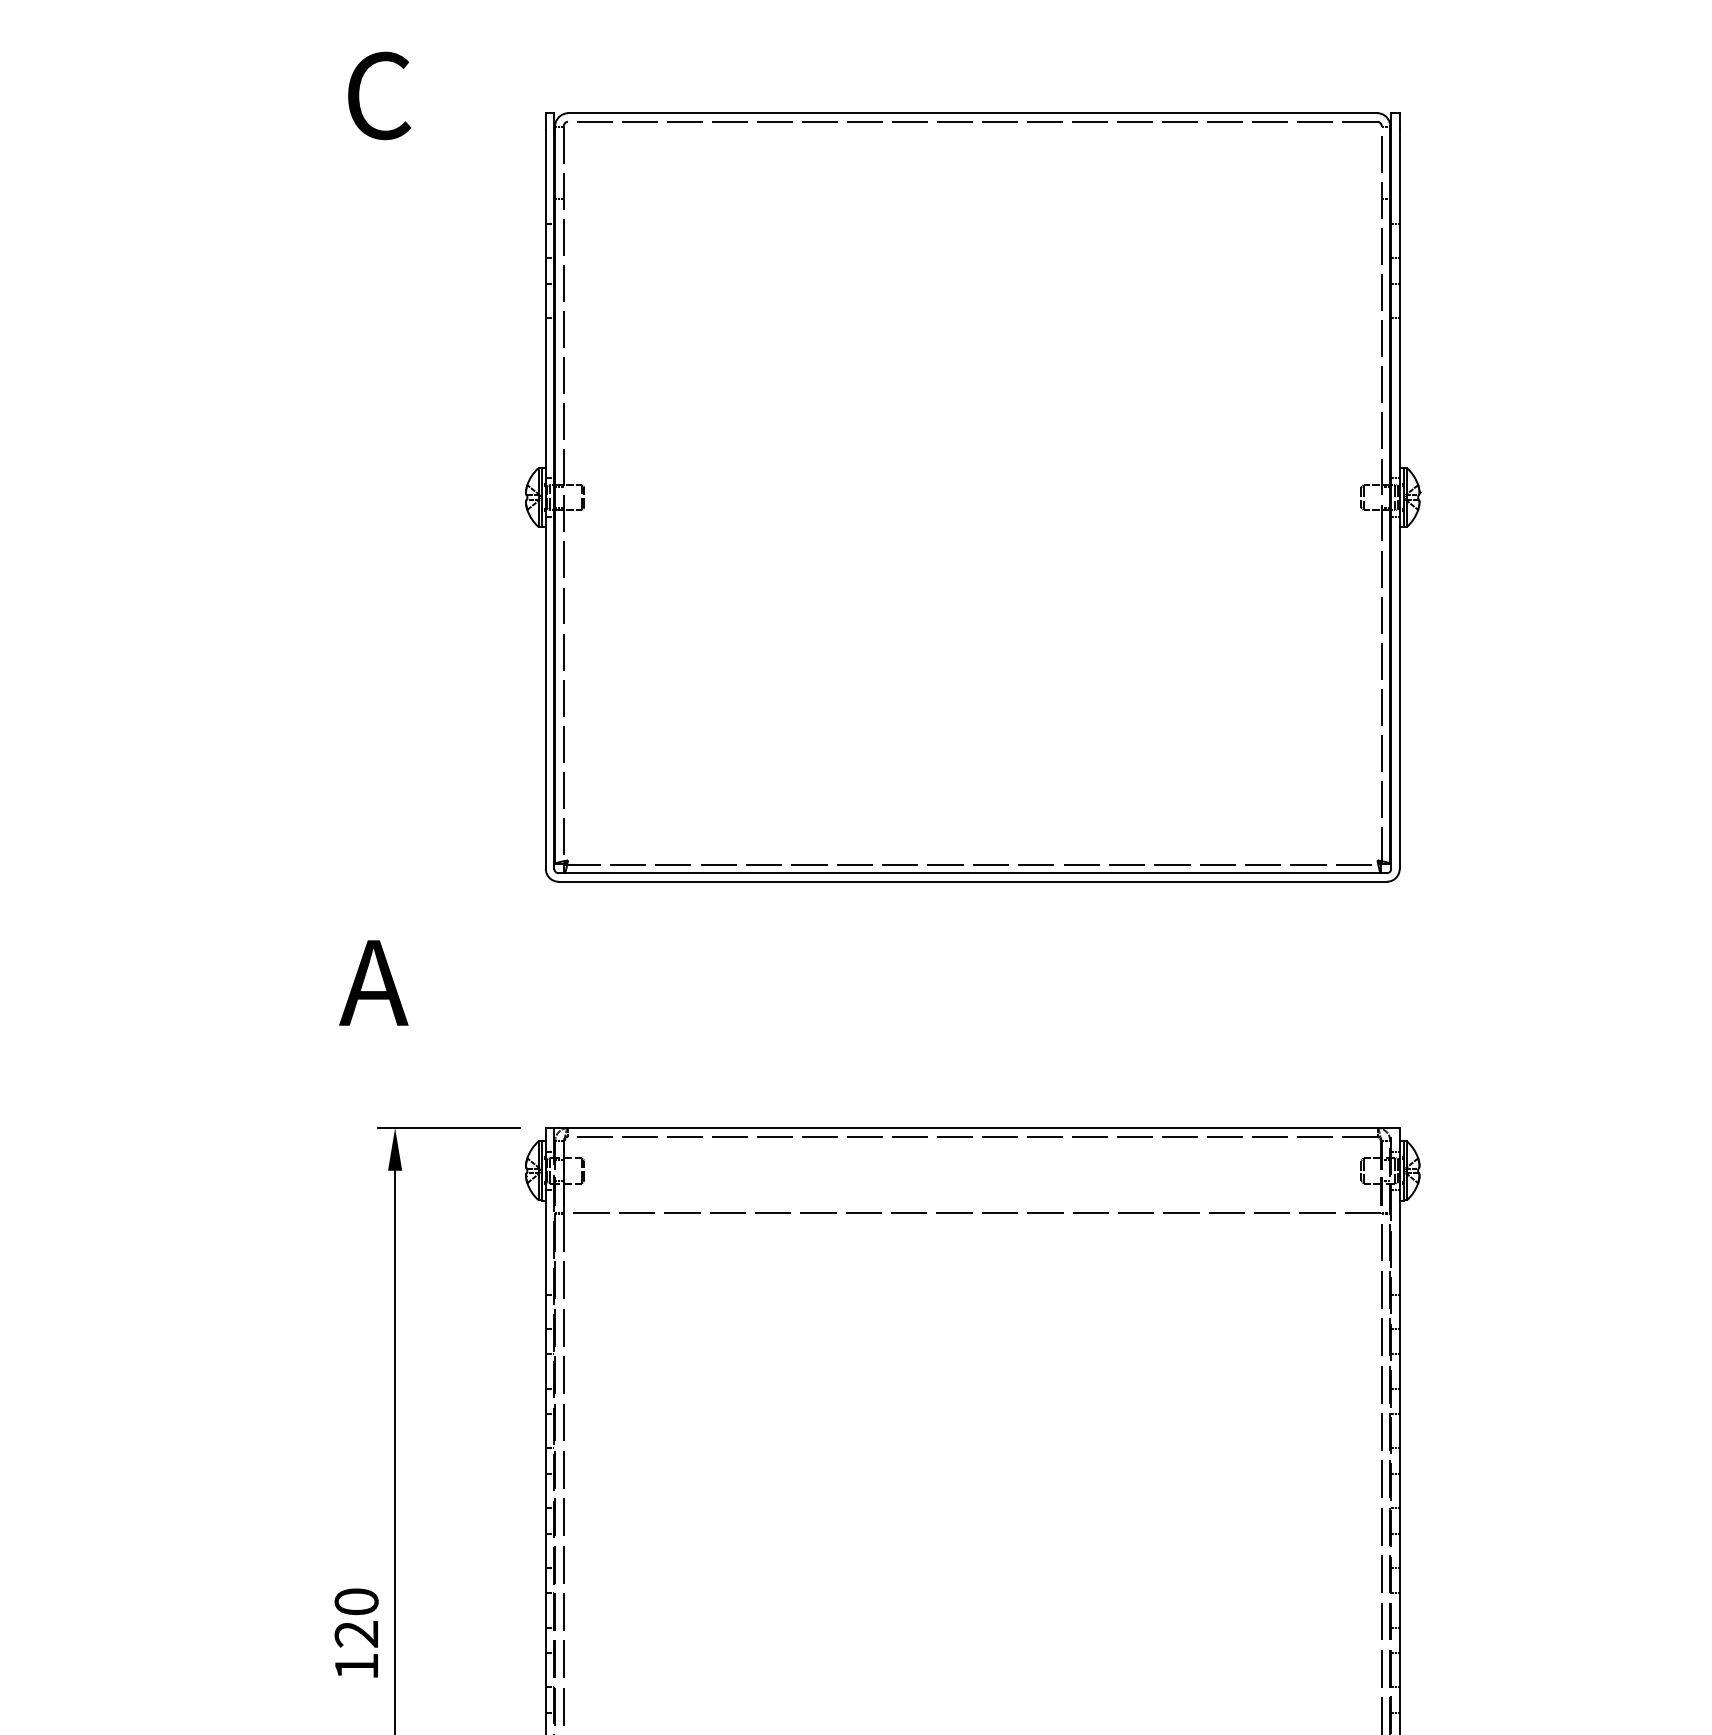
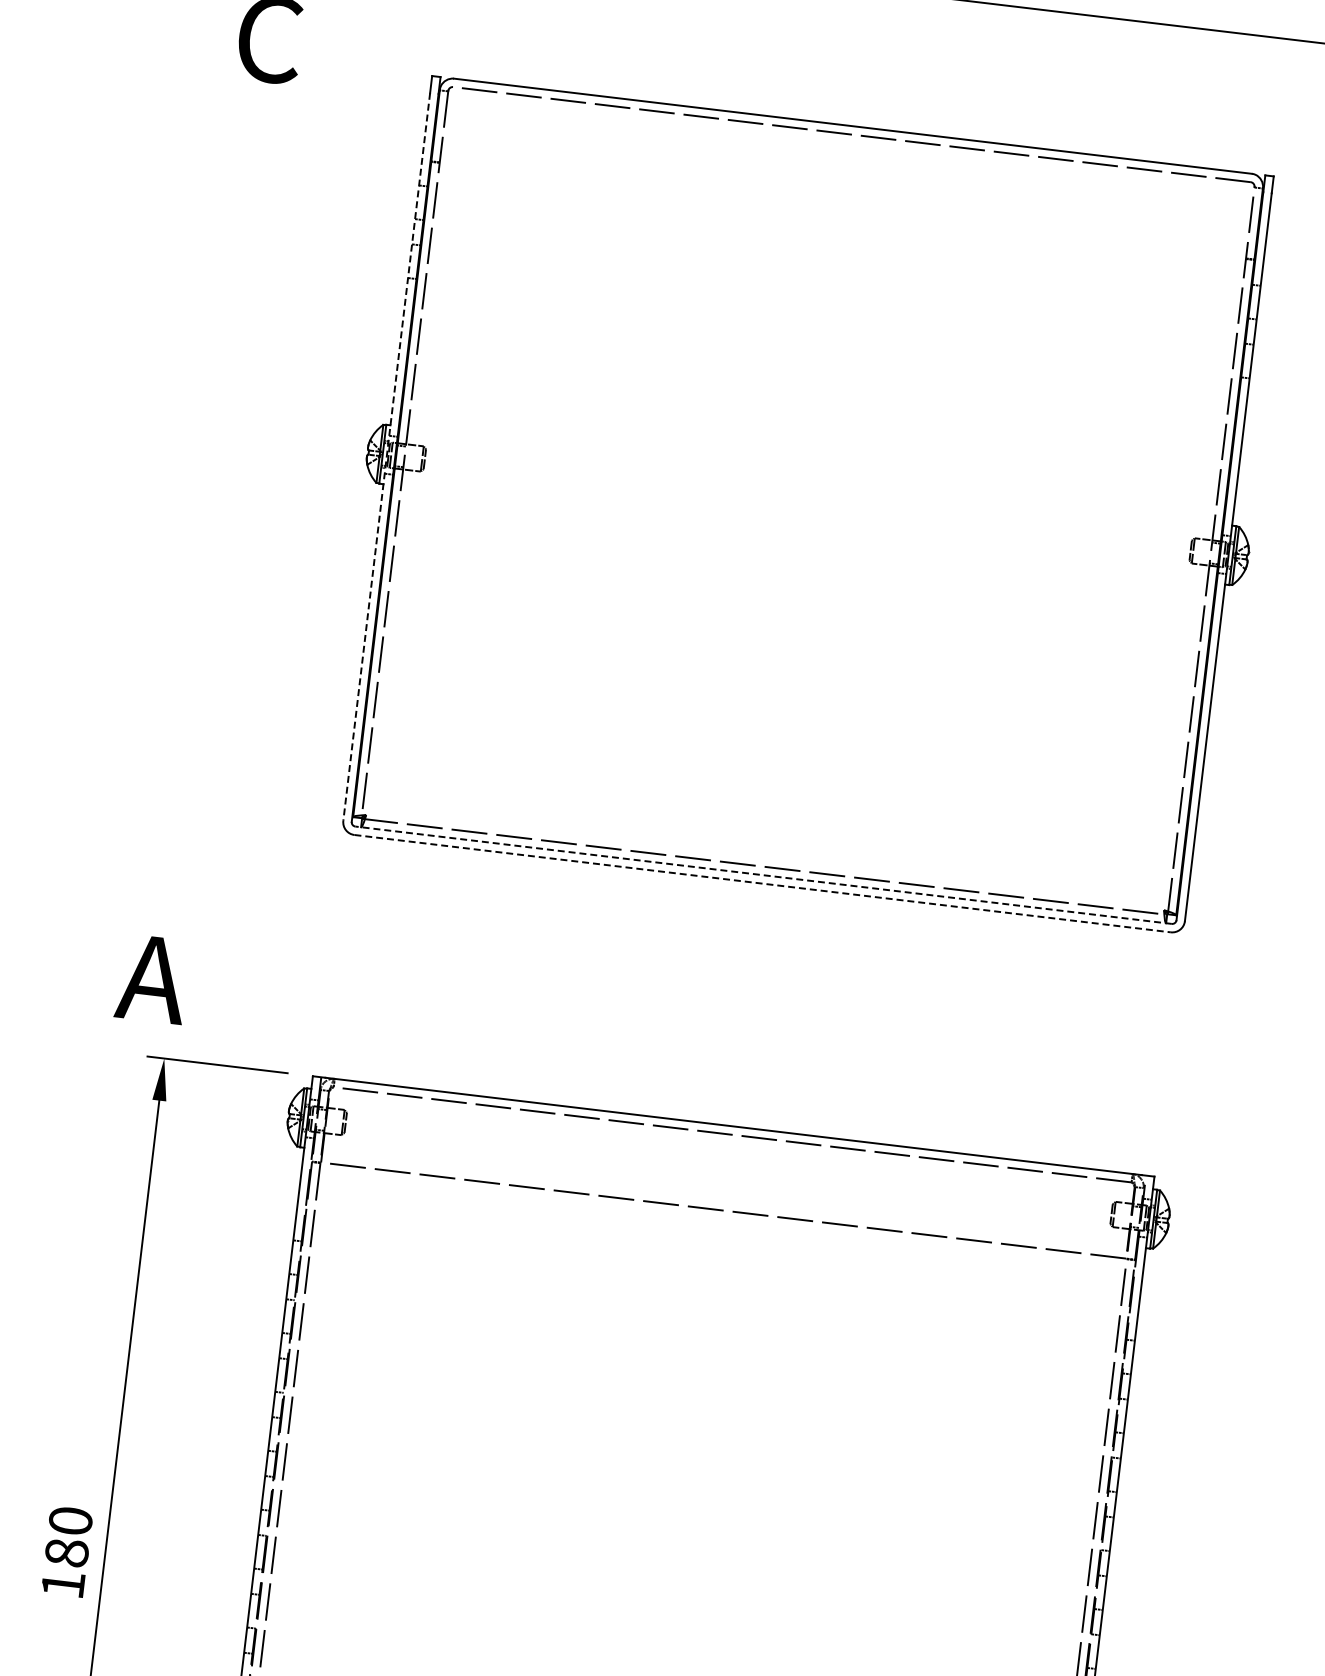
line: (545, 500) -> (386, 457), solid -> dashed
line: (972, 873) -> (763, 875), solid -> dashed
line: (973, 881) -> (763, 883), solid -> dashed
text: (373, 982) -> (152, 978), moved
text: (356, 1633) -> (66, 1552), 120 -> 180

